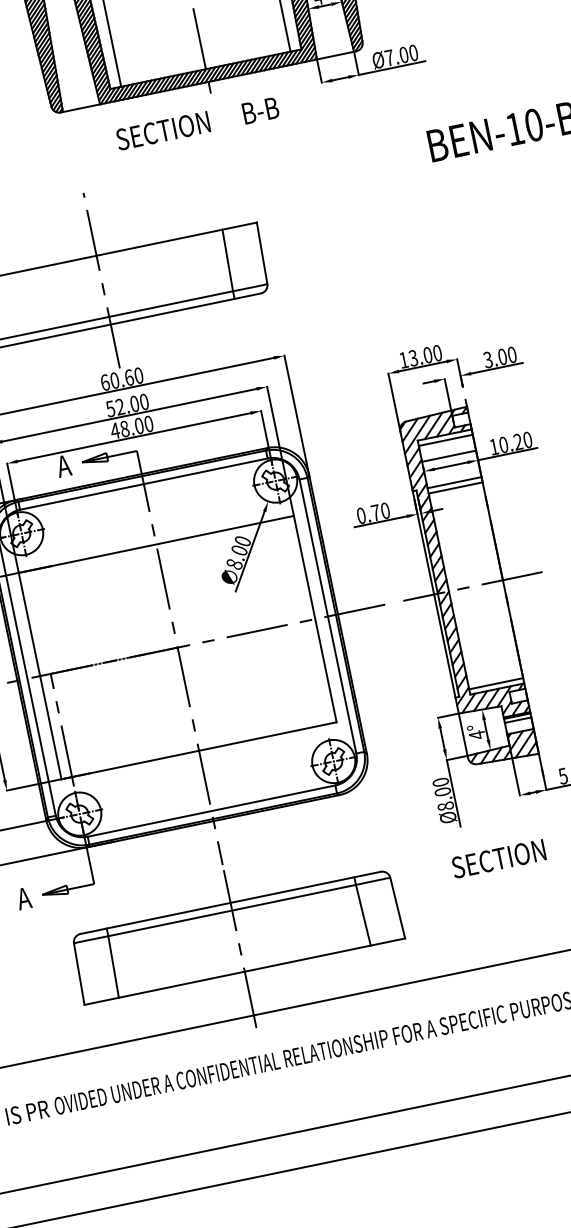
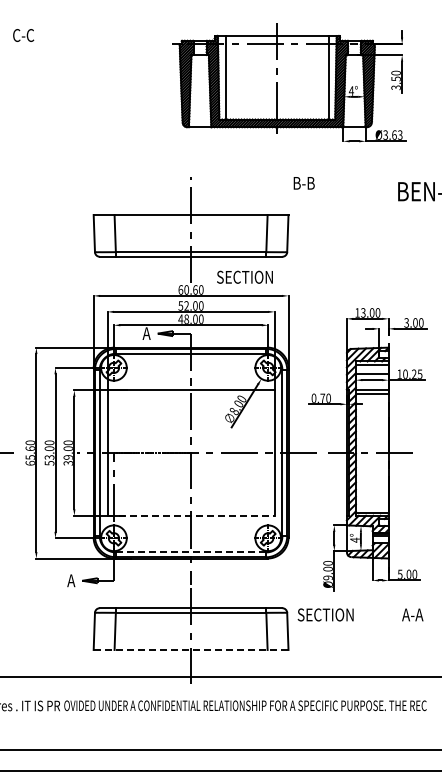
text: (400, 54) -> (392, 134), Ø7.00 -> Ø3.63
text: (259, 111) -> (303, 183), moved
text: (162, 129) -> (244, 276), moved
text: (526, 438) -> (419, 373), 10.20 -> 10.25
line: (199, 750) -> (191, 515), solid -> dashed
text: (444, 805) -> (327, 577), Ø8.00 -> Ø9.00
line: (210, 811) -> (190, 552), solid -> dashed
text: (498, 858) -> (325, 614), moved
line: (245, 970) -> (191, 649), solid -> dashed

